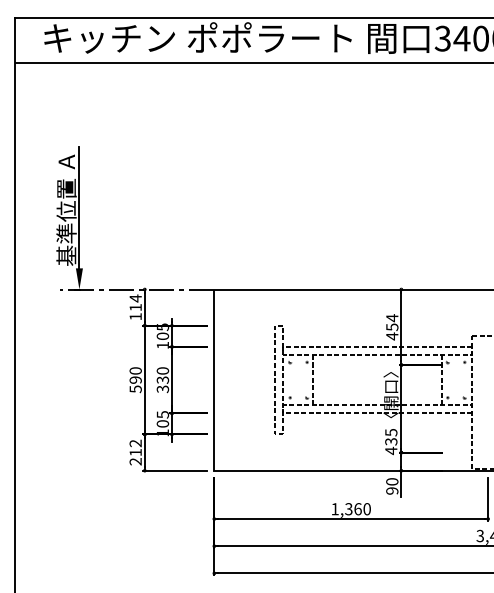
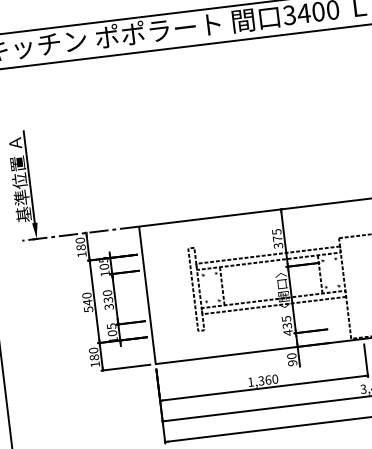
text: (135, 302) -> (80, 243), 114 -> 180
text: (392, 327) -> (277, 239), 454 -> 375
text: (135, 380) -> (87, 302), 590 -> 540
text: (135, 452) -> (94, 357), 212 -> 180

